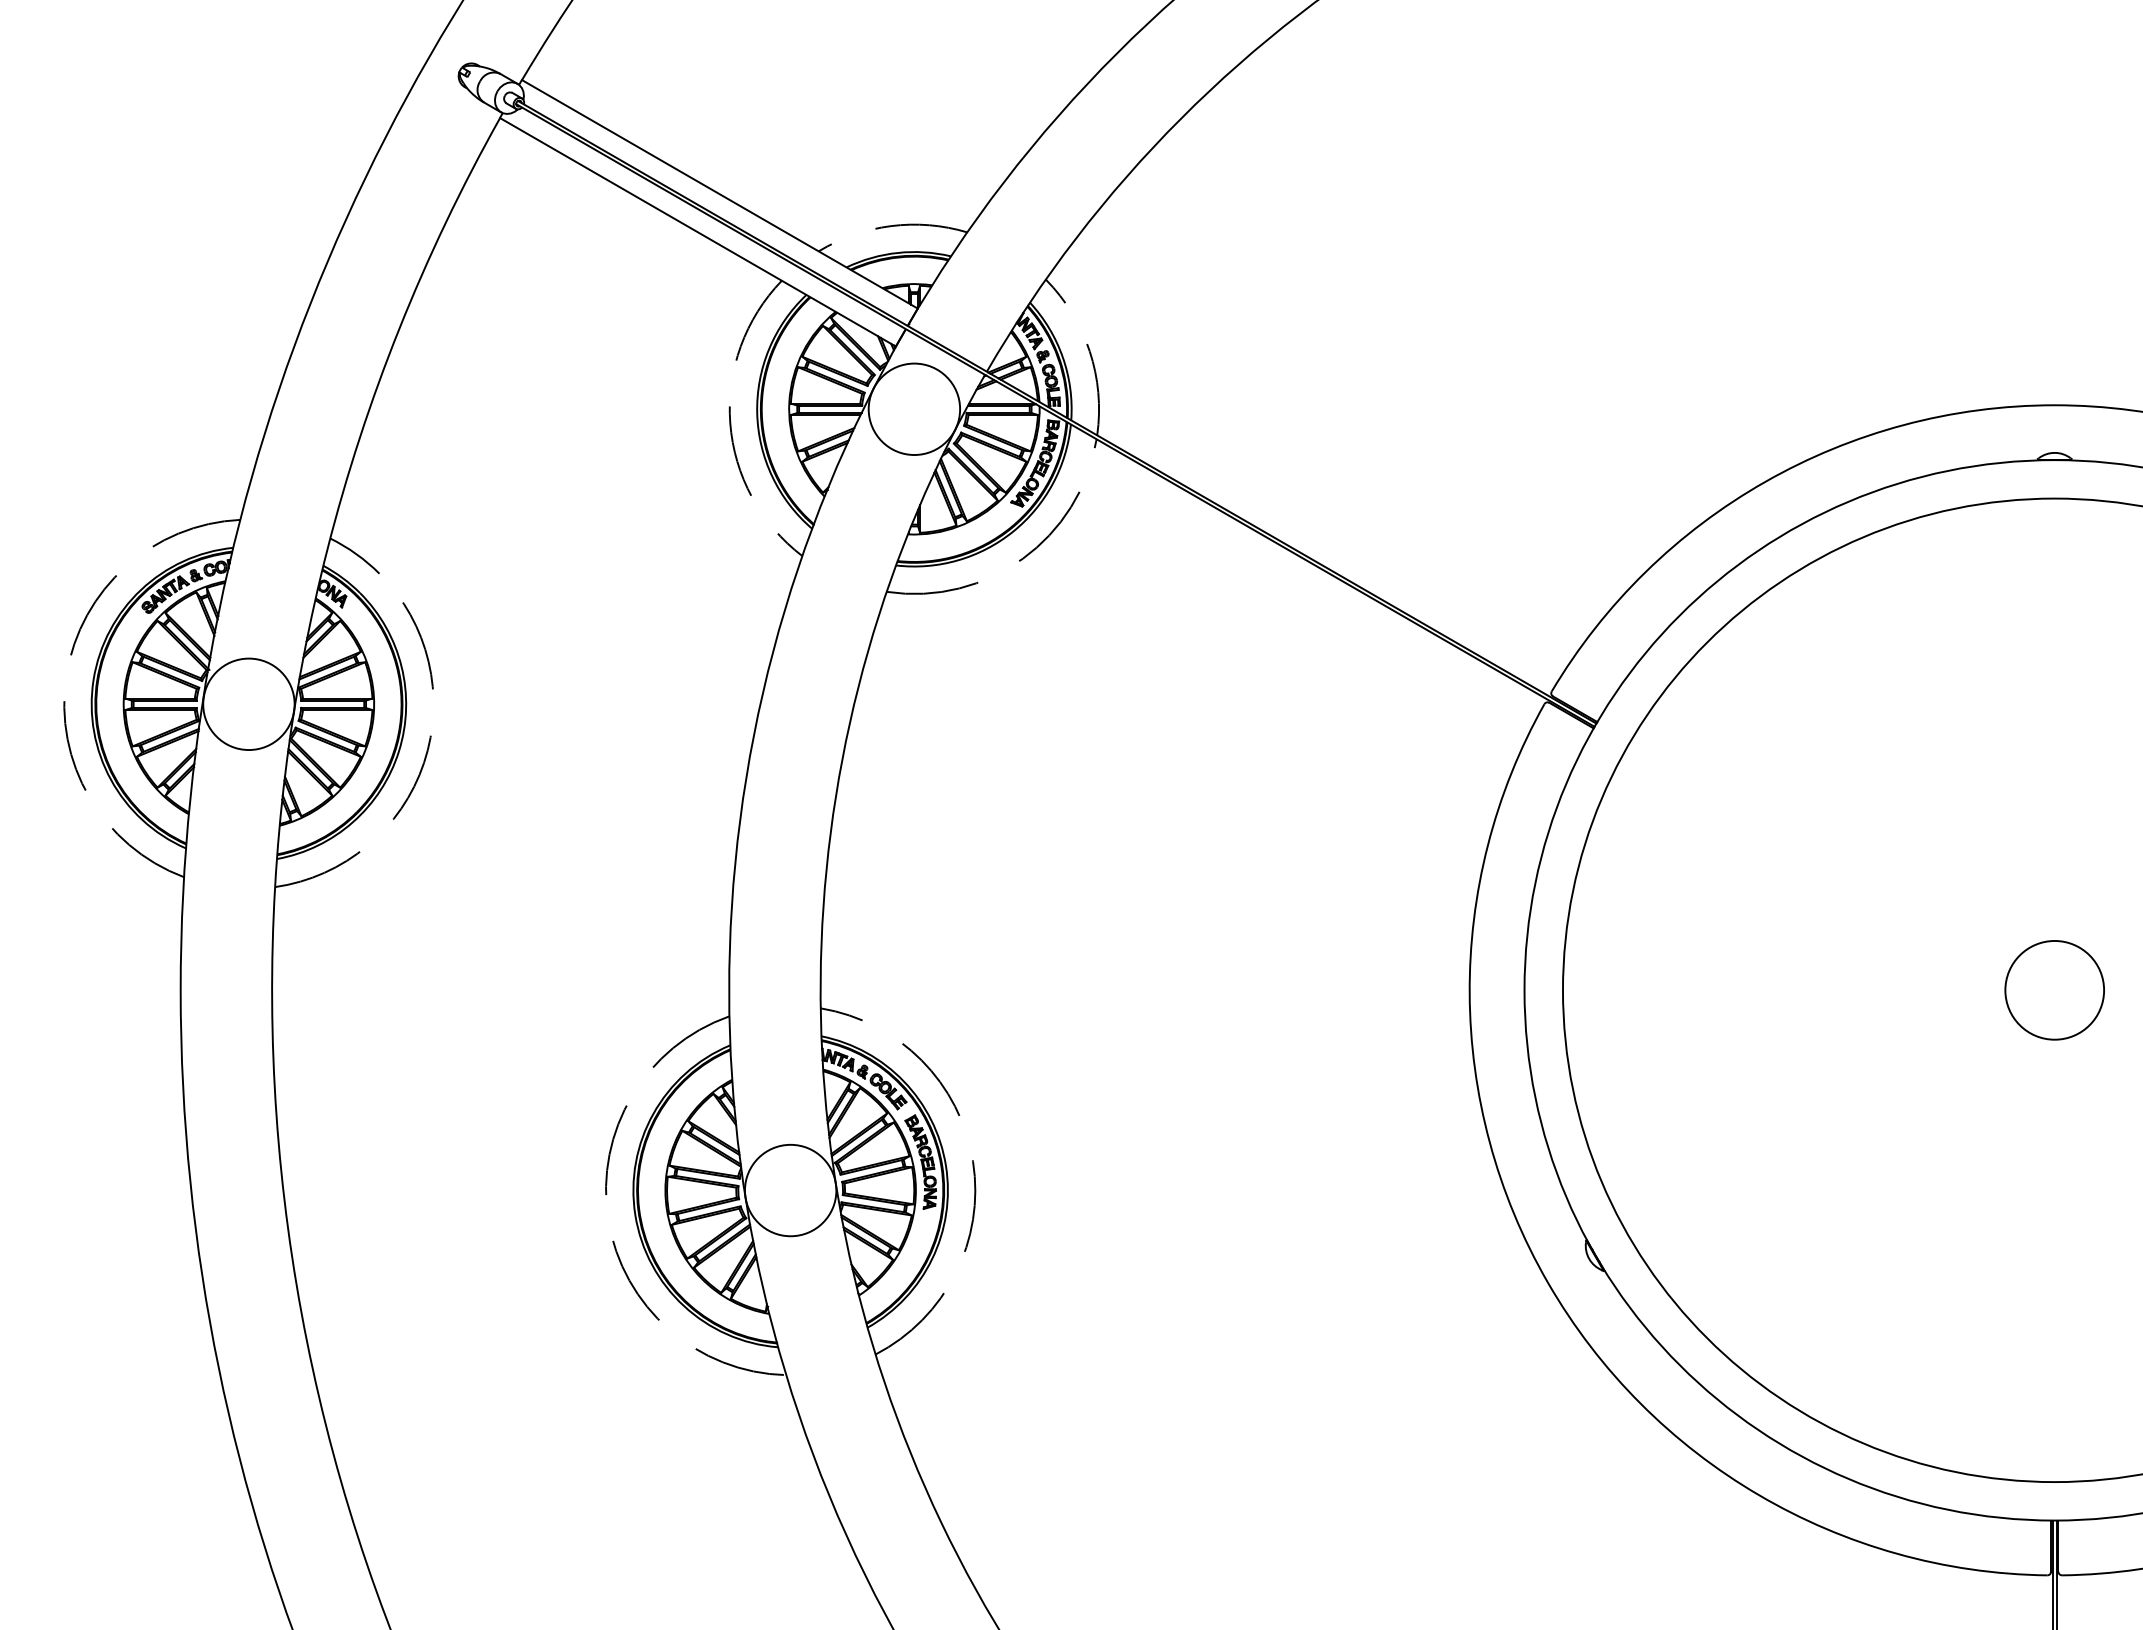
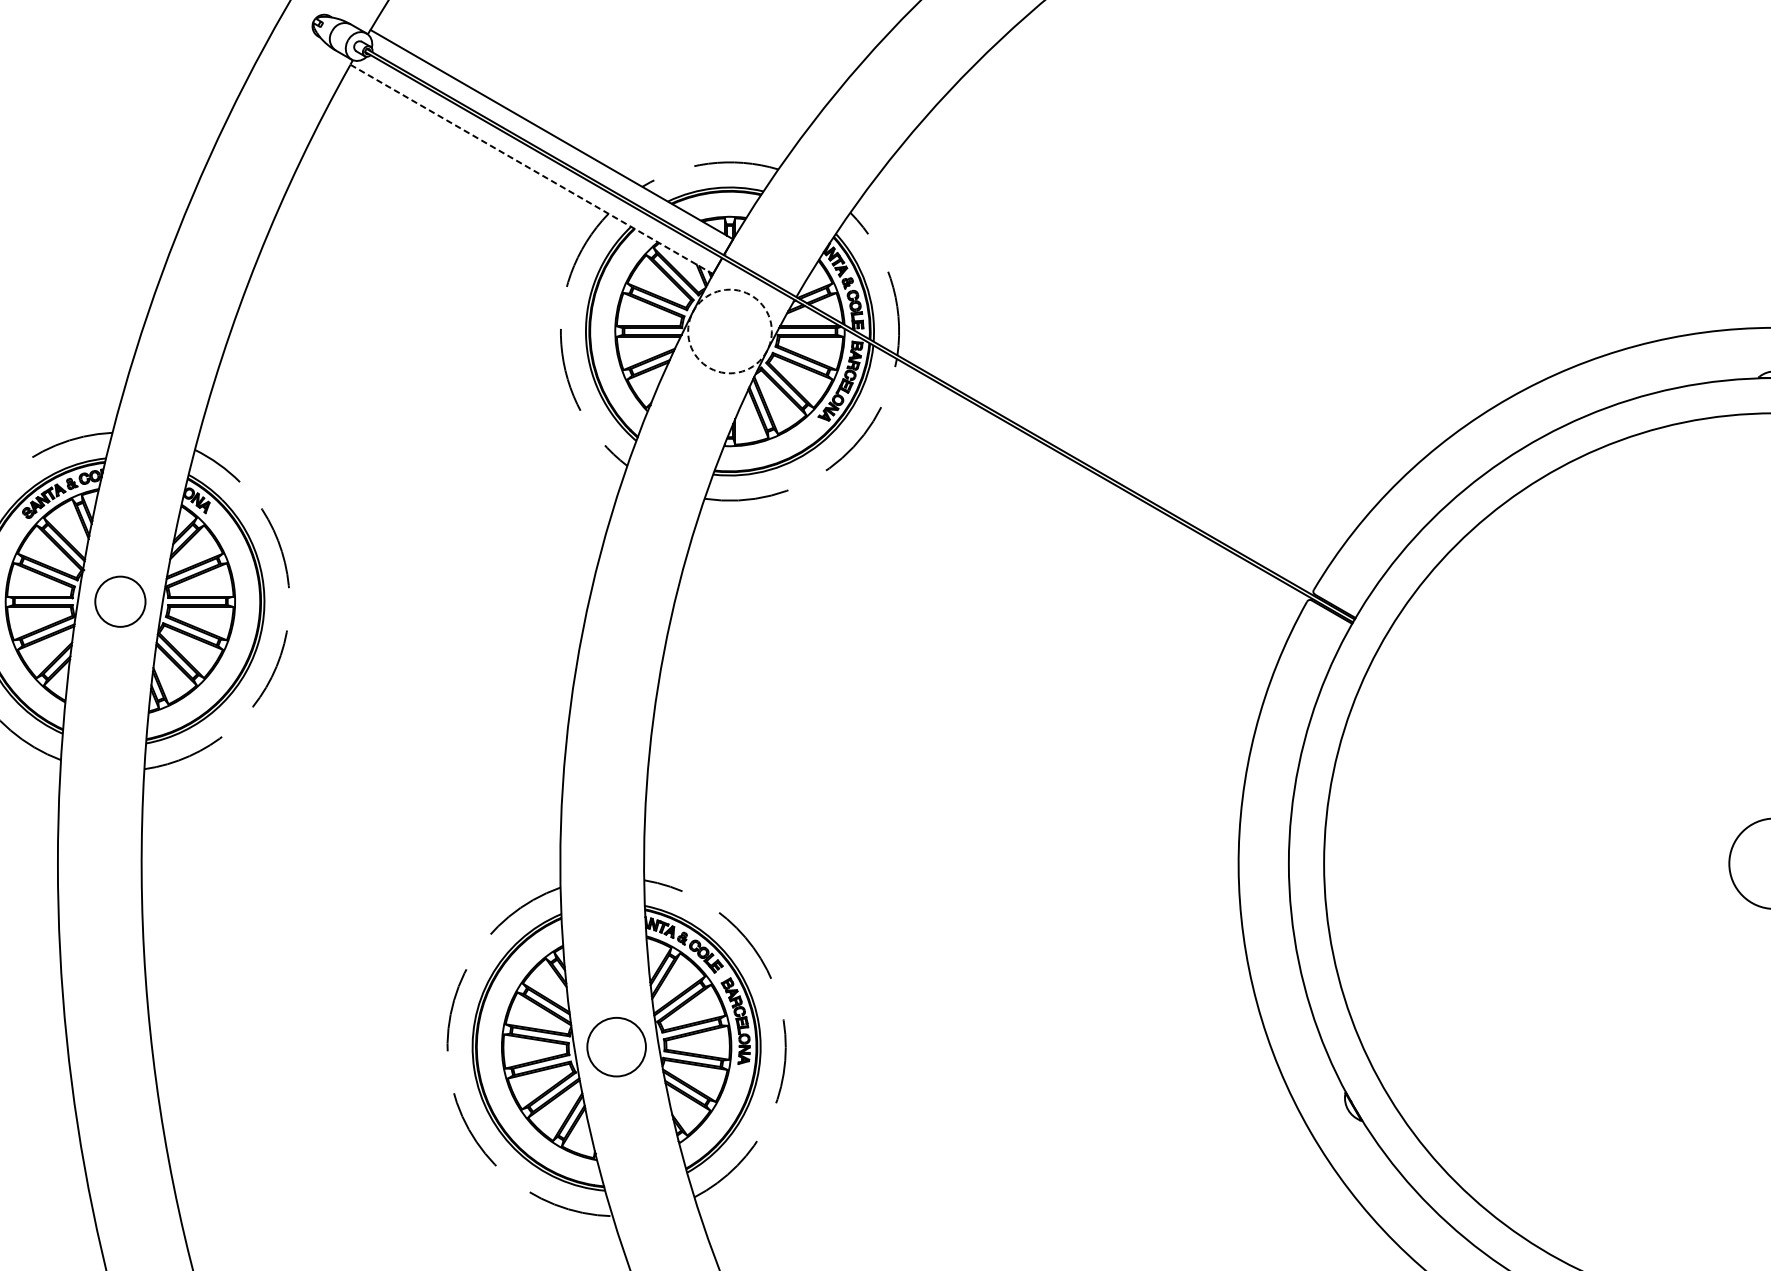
line: (698, 232) -> (532, 169), solid -> dashed
circle: (914, 409) -> (730, 331), solid -> dashed
circle: (248, 704) -> (120, 601), size x0.6
circle: (790, 1190) -> (616, 1047), size x0.7

